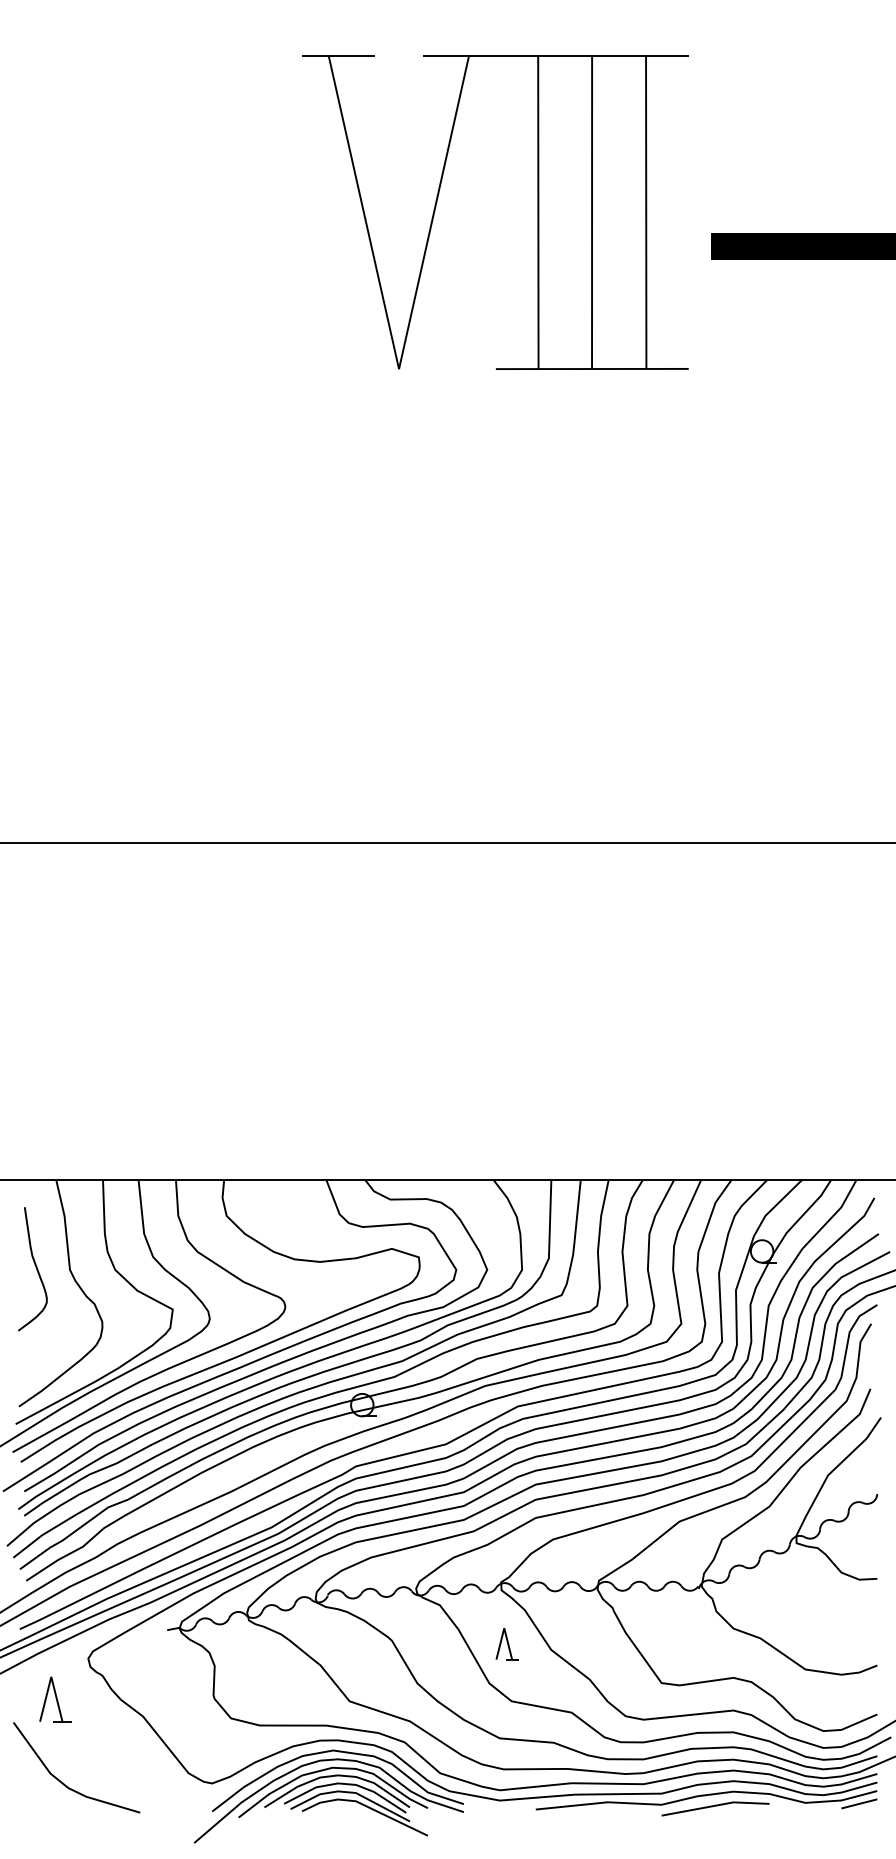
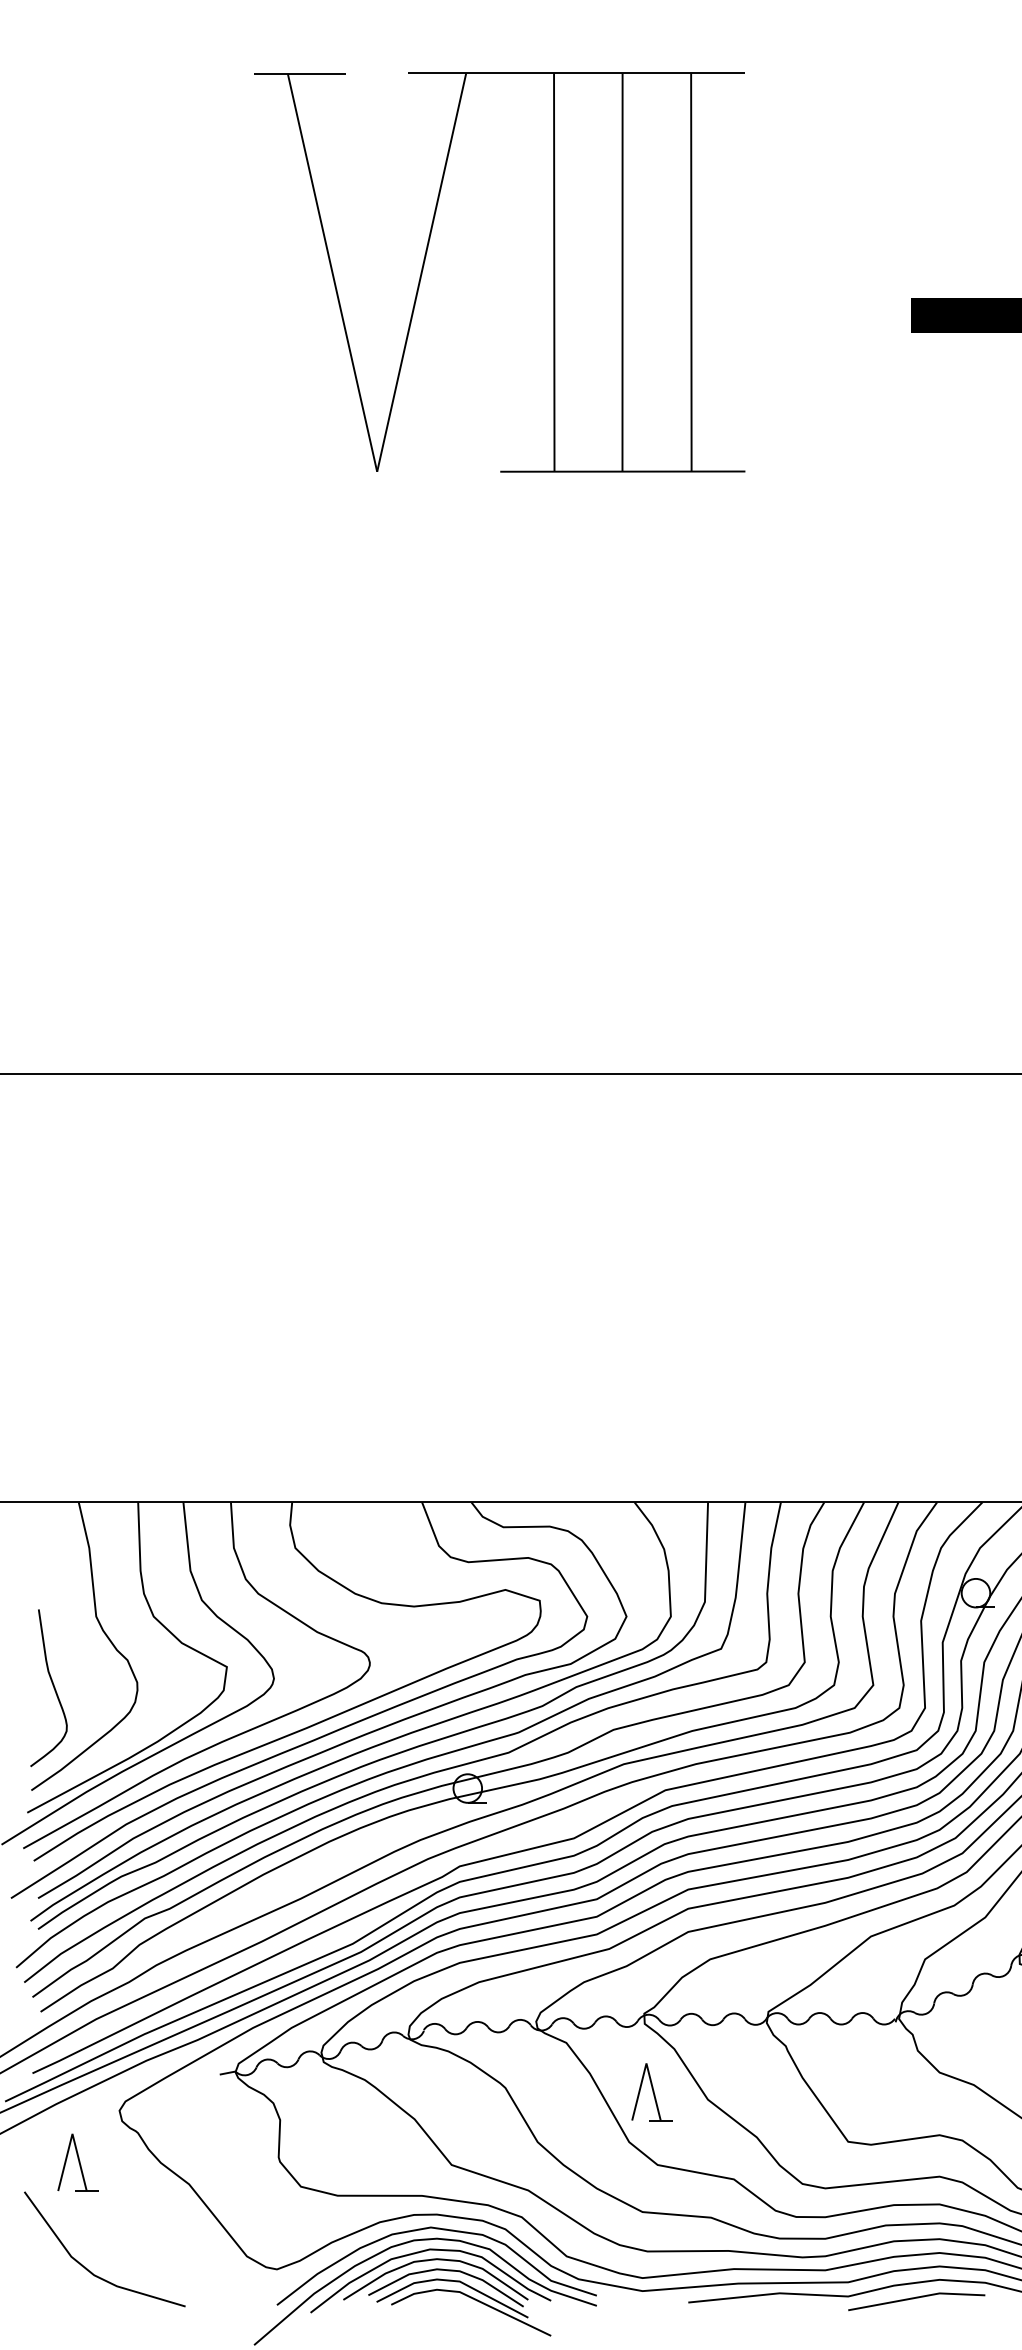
part: (537, 212) -> (553, 272), moved
curve: (35, 1267) -> (52, 1686), moved
part: (507, 1643) -> (652, 2091), size x1.43

